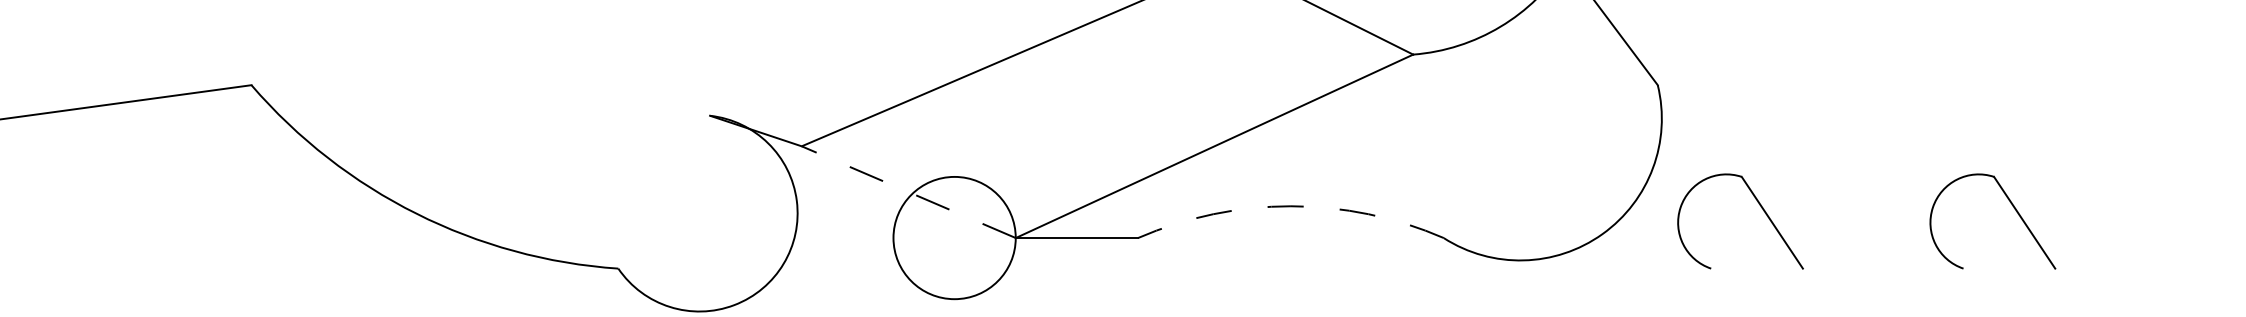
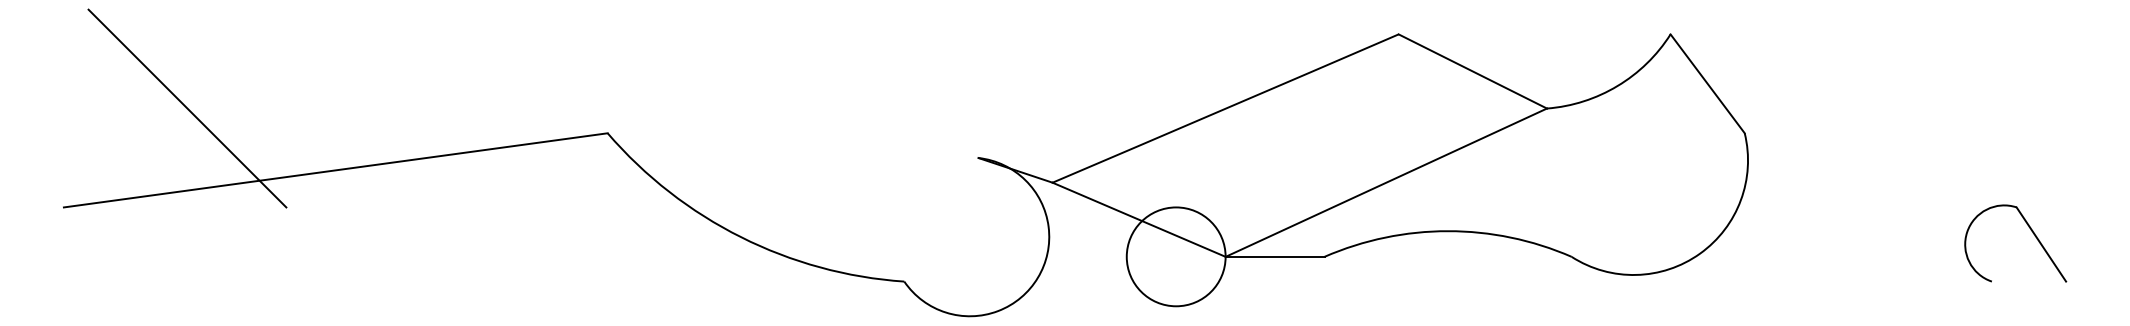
line: (907, 191) -> (1138, 219), dashed -> solid
arc: (1291, 206) -> (1448, 231), dashed -> solid
part: (1761, 209) -> (1828, 233), removed

